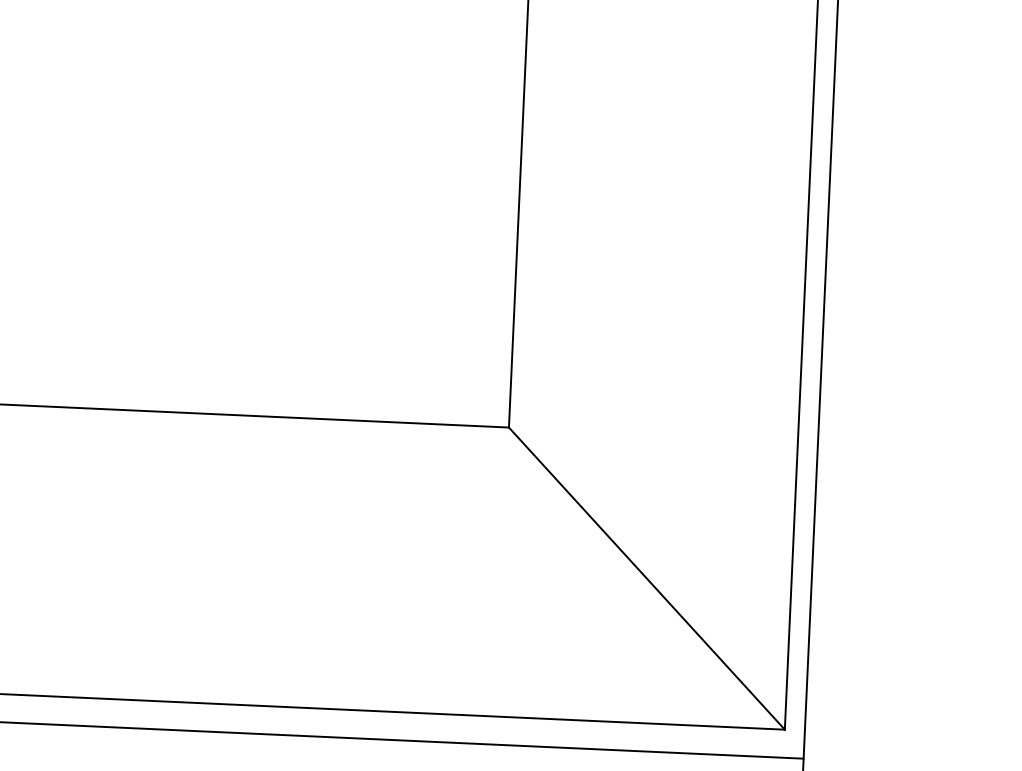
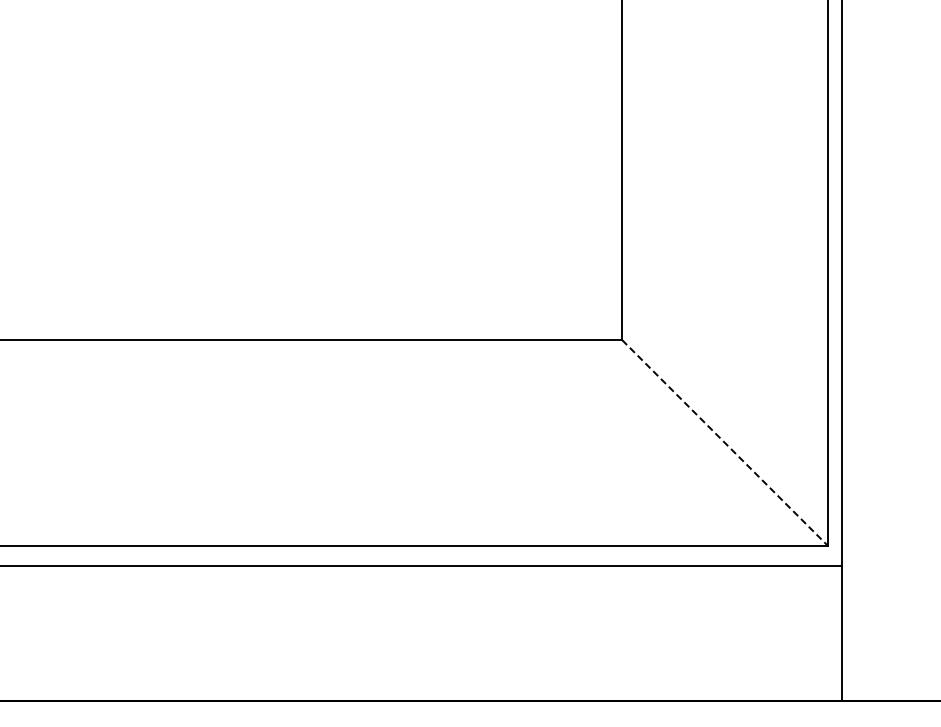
line: (647, 579) -> (725, 443), solid -> dashed

